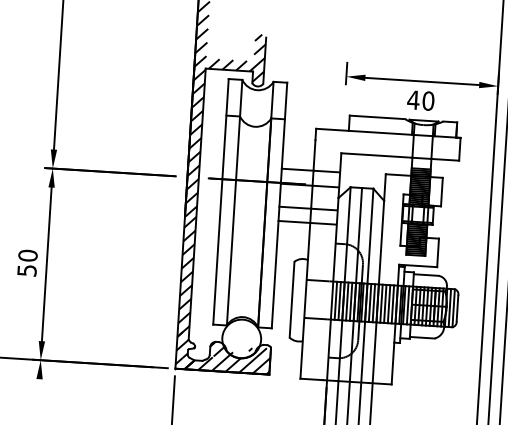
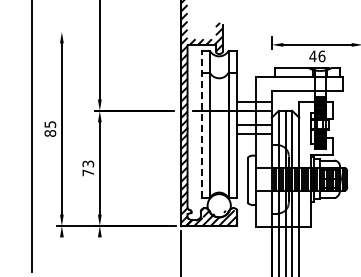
text: (427, 99) -> (321, 55), 40 -> 46
line: (220, 201) -> (201, 124), solid -> dashed
text: (27, 263) -> (88, 168), 50 -> 73

